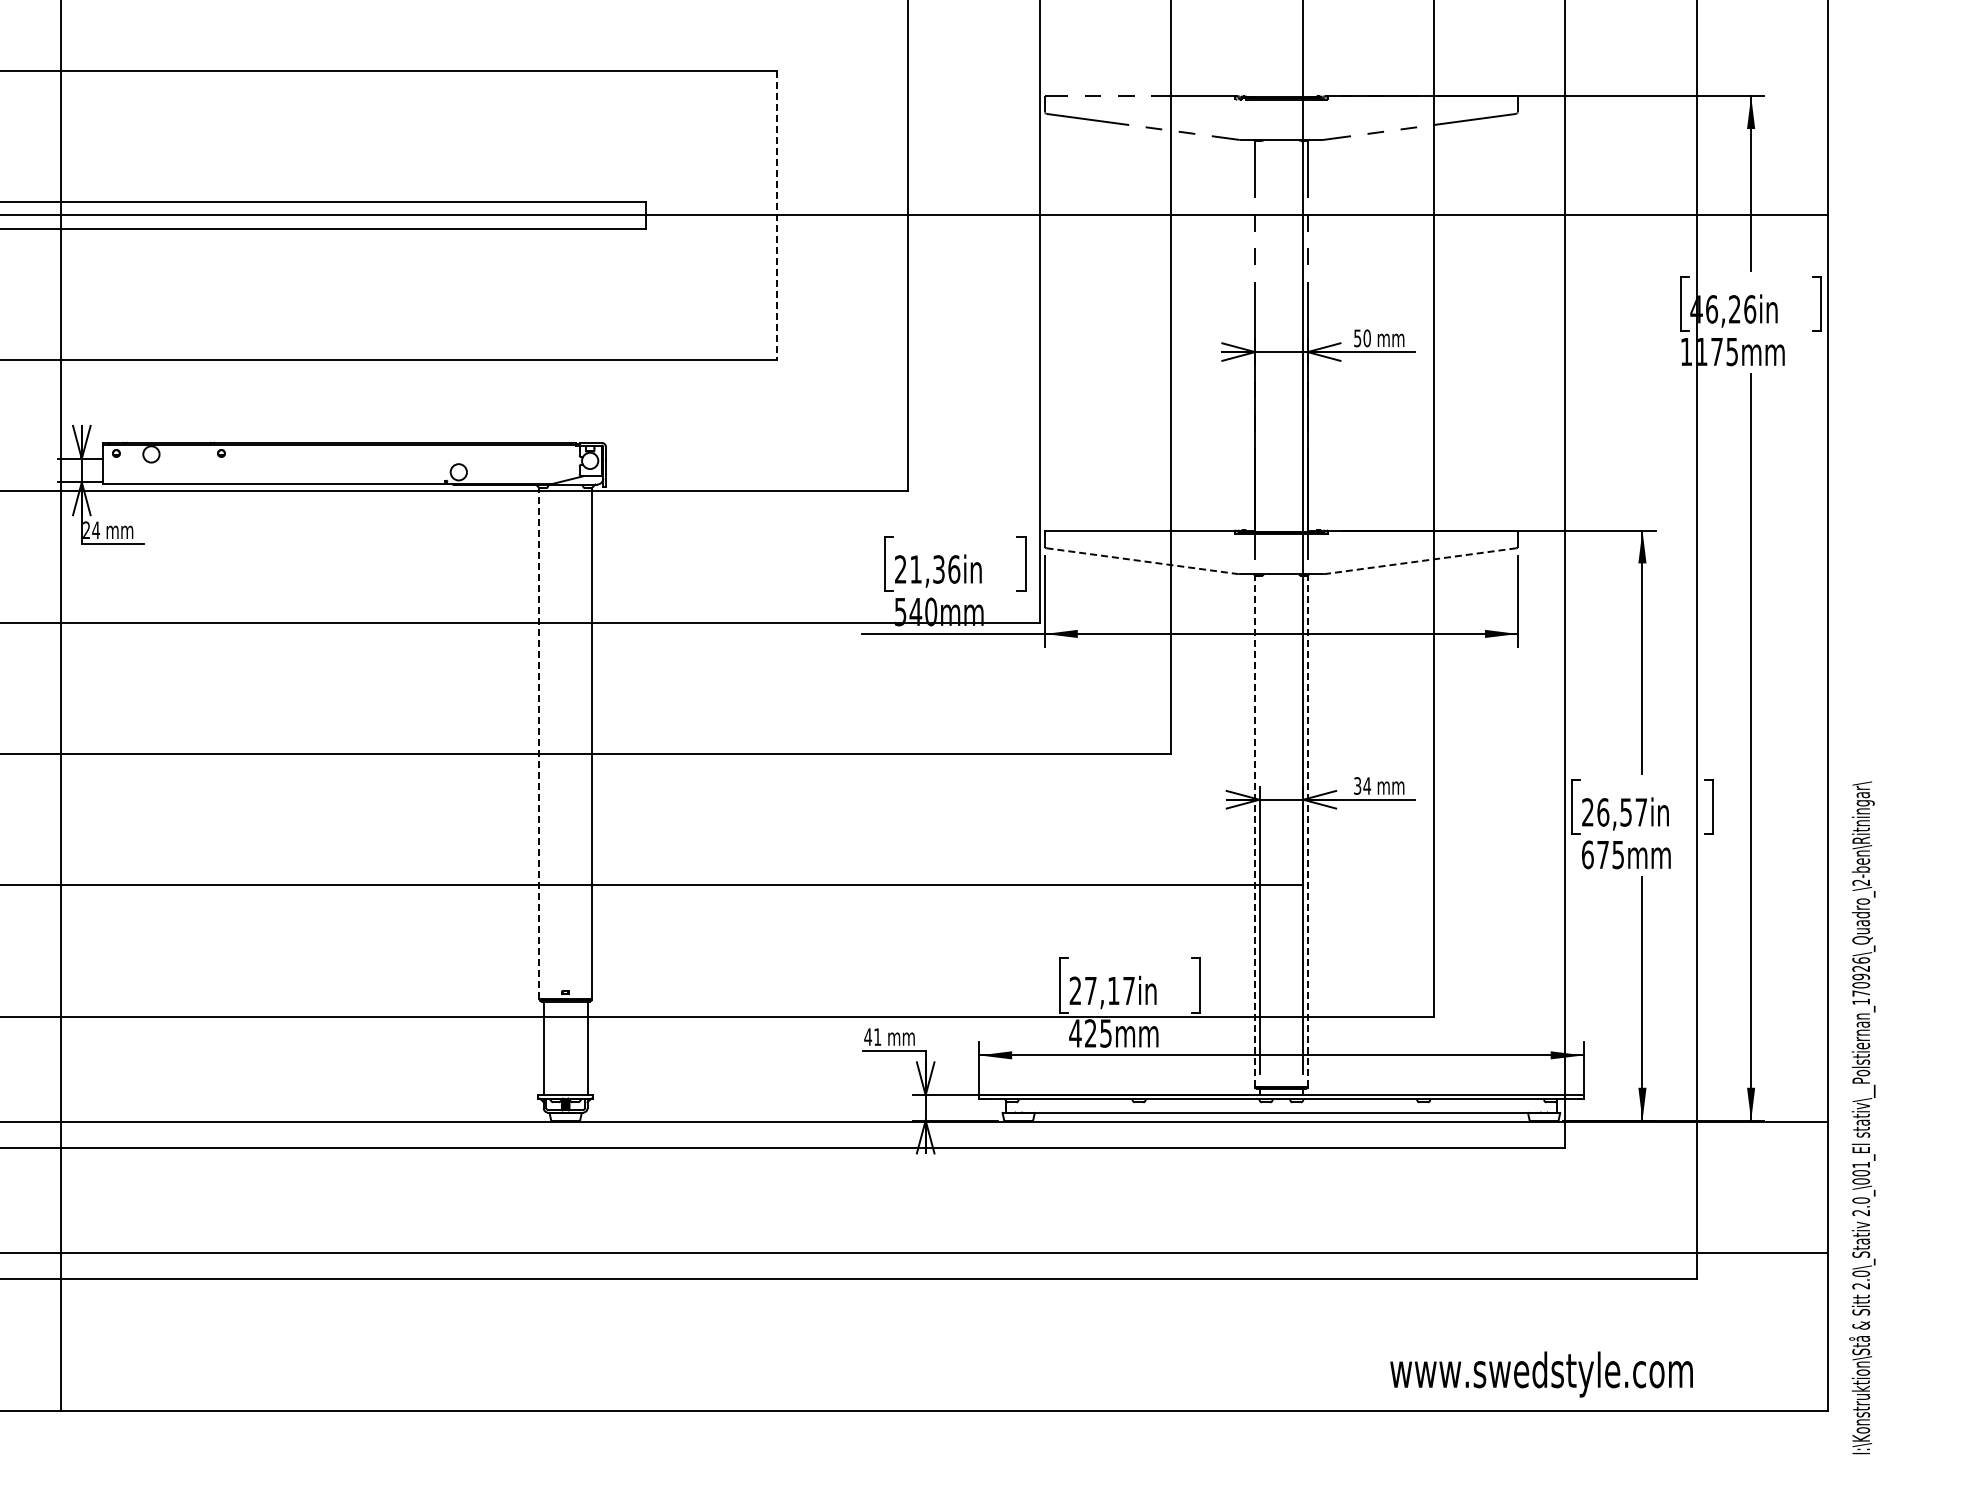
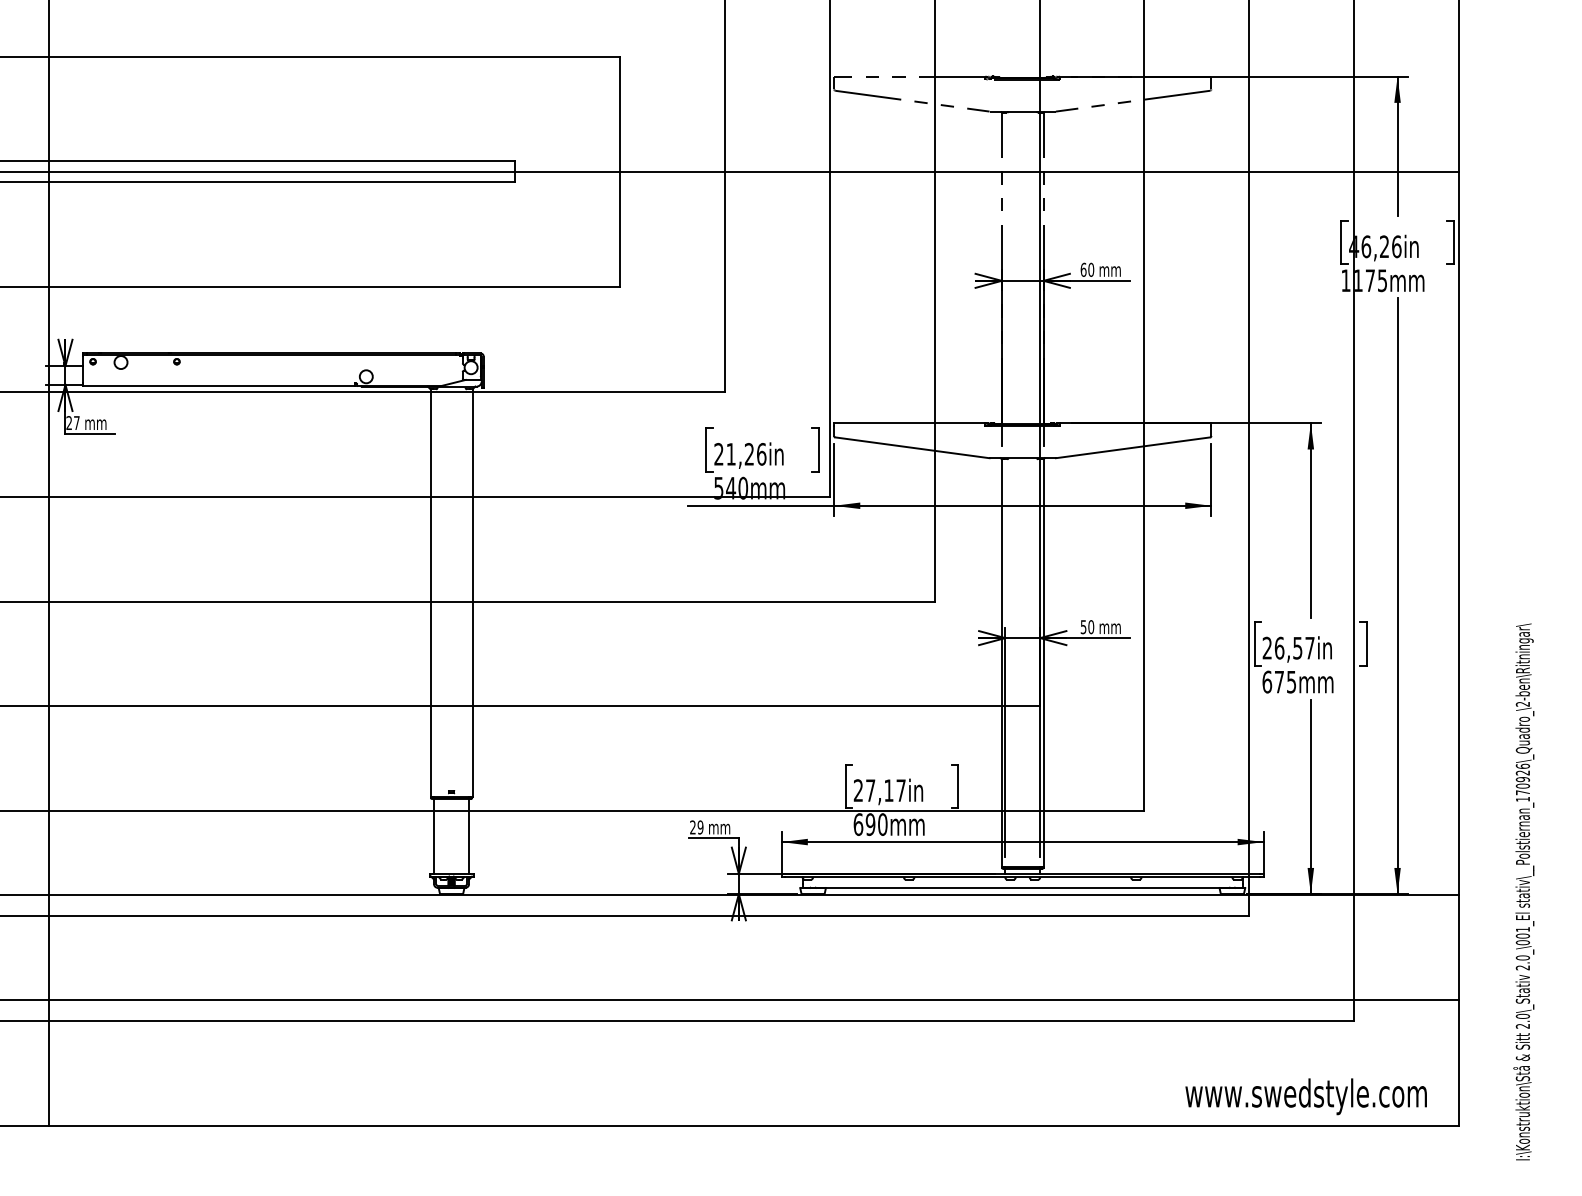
line: (777, 215) -> (620, 171), dashed -> solid
text: (1357, 338) -> (1083, 270), 50 -> 60
text: (96, 529) -> (77, 422), 24 -> 27
line: (1143, 561) -> (912, 447), dashed -> solid
line: (1419, 561) -> (1132, 447), dashed -> solid
text: (938, 569) -> (749, 454), 21,36in -> 21,26in
line: (539, 743) -> (430, 593), dashed -> solid
text: (1362, 785) -> (1087, 626), 34 -> 50
line: (1255, 831) -> (1002, 663), dashed -> solid
line: (1307, 831) -> (1043, 663), dashed -> solid
text: (1090, 1033) -> (870, 824), 425mm -> 690mm
text: (872, 1036) -> (696, 827), 41 -> 29
text: (1862, 1117) -> (1523, 891), moved
text: (1541, 1374) -> (1306, 1096), moved

